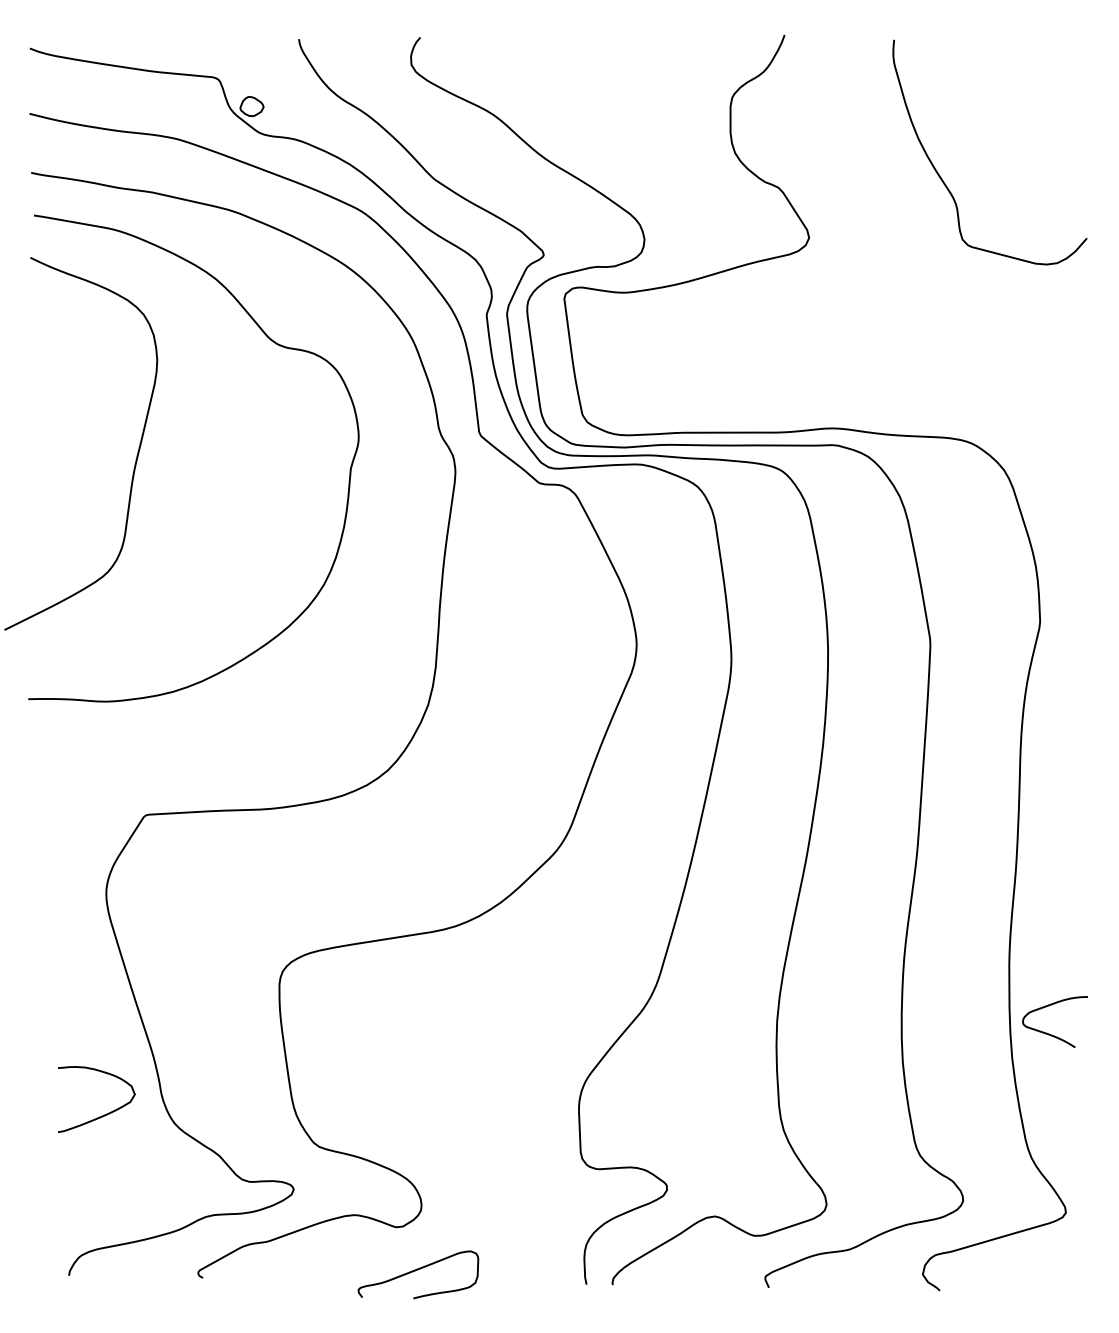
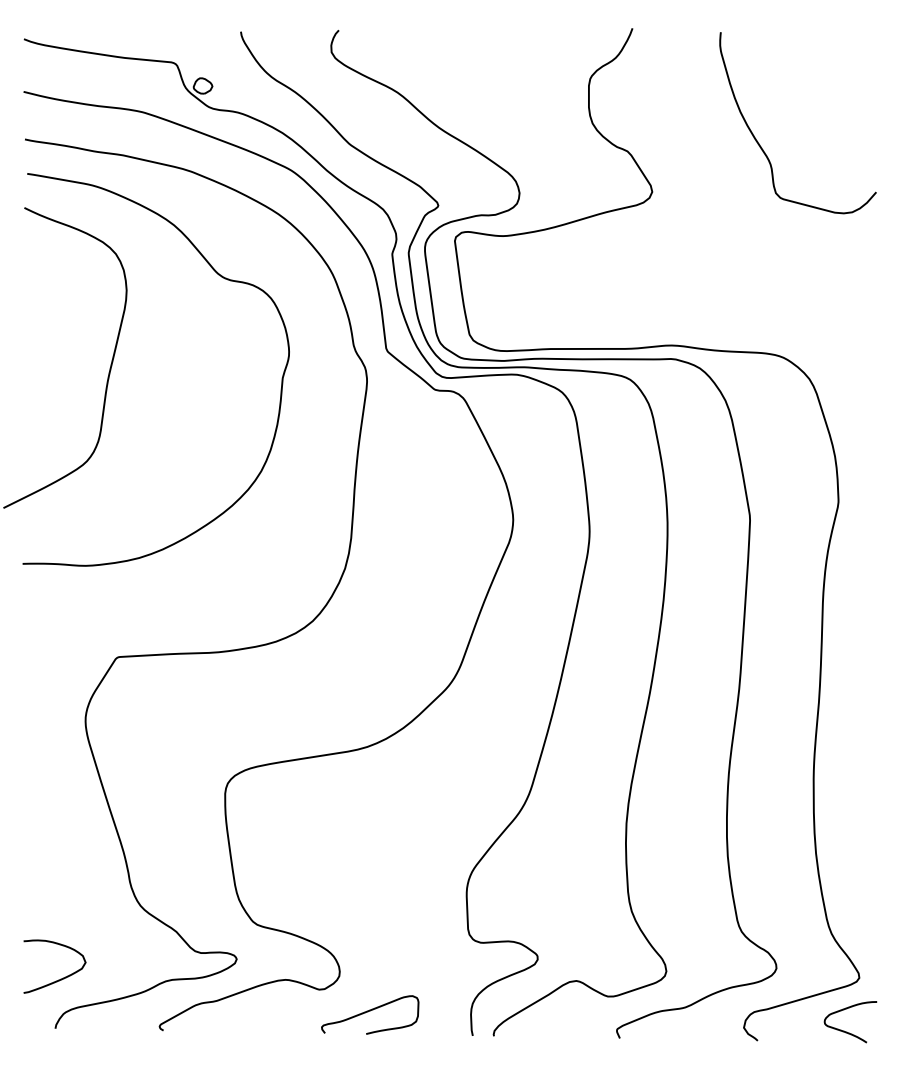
curve: (1049, 1033) -> (846, 1031), moved
curve: (103, 1114) -> (60, 978), moved
curve: (416, 1271) -> (368, 1012), moved

